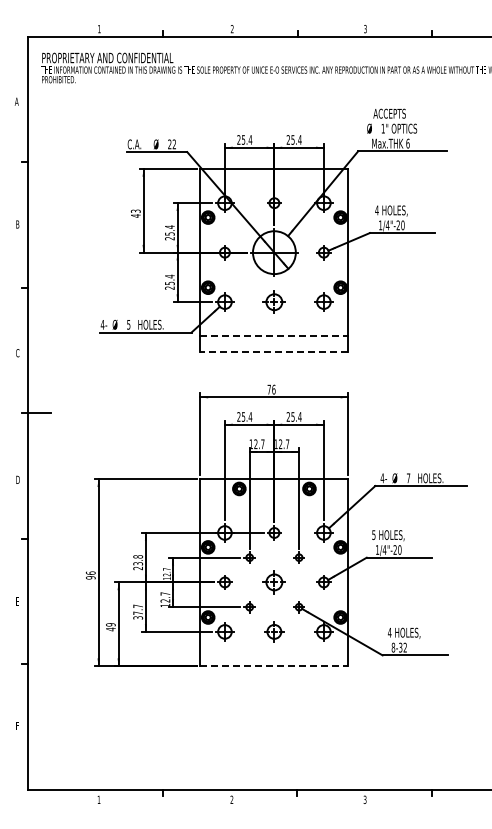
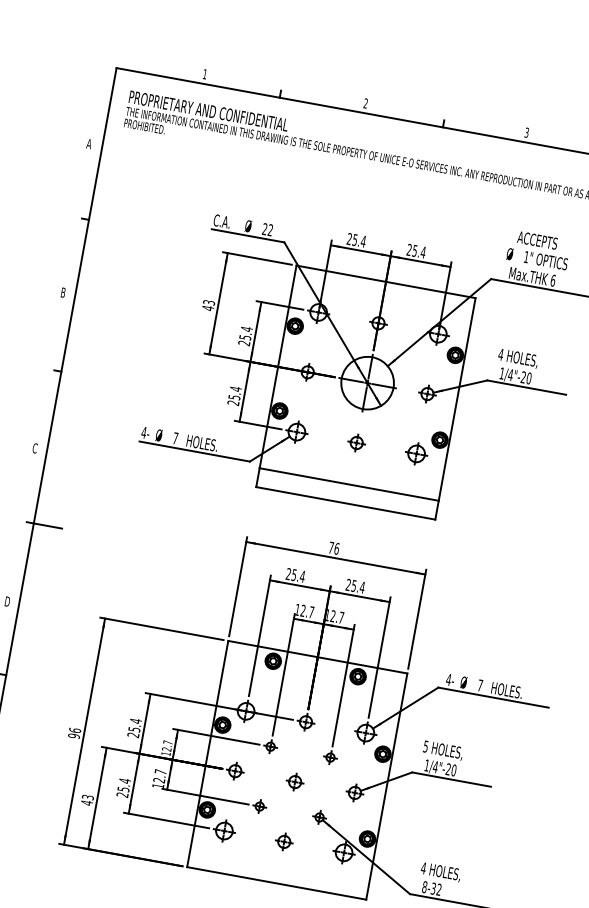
part: (274, 301) -> (356, 442), size x0.62
text: (128, 324) -> (175, 437), 5 -> 7
line: (274, 336) -> (349, 484), dashed -> solid
line: (273, 352) -> (344, 503), dashed -> solid
text: (138, 560) -> (135, 725), 23.8 -> 25.4
part: (274, 582) -> (295, 782), size x0.62
text: (138, 611) -> (124, 787), 37.7 -> 25.4
text: (110, 624) -> (87, 796), 49 -> 43
part: (274, 631) -> (284, 841), size x0.71
line: (274, 666) -> (276, 883), dashed -> solid

